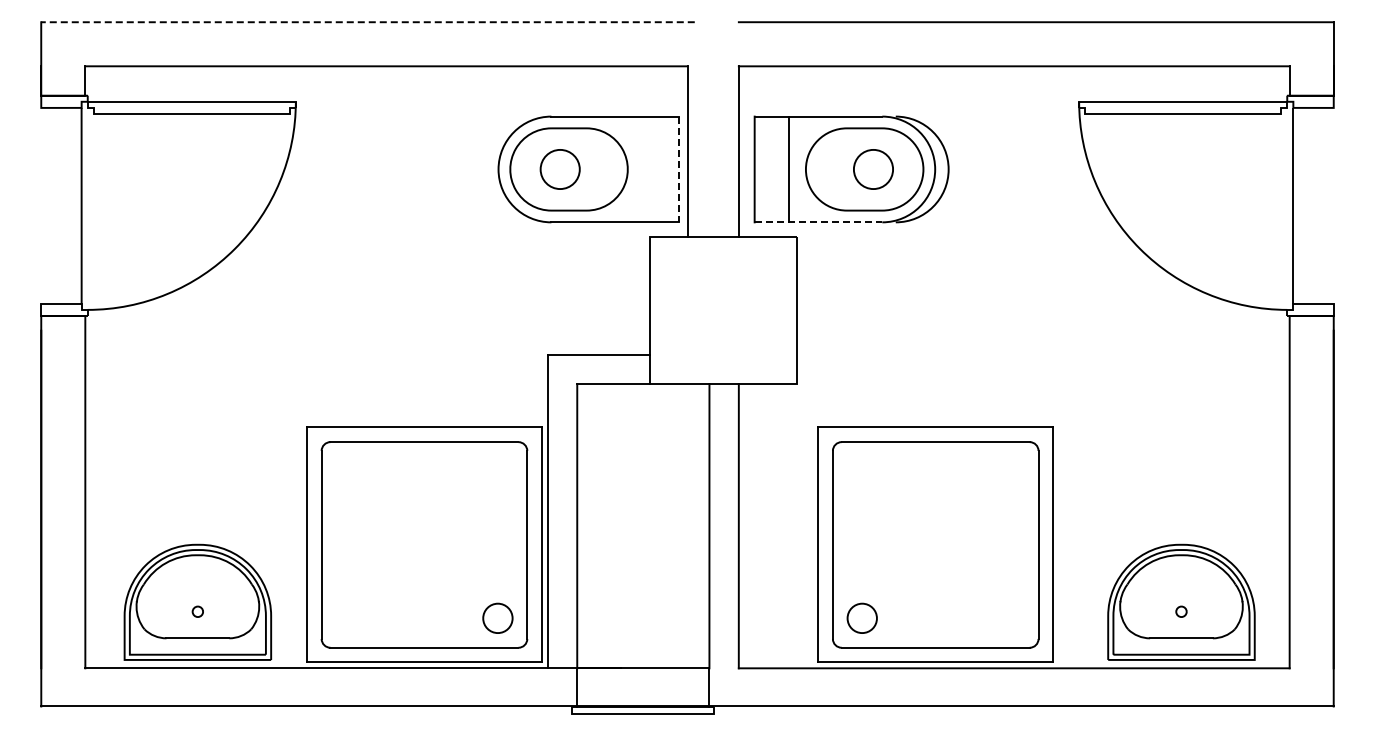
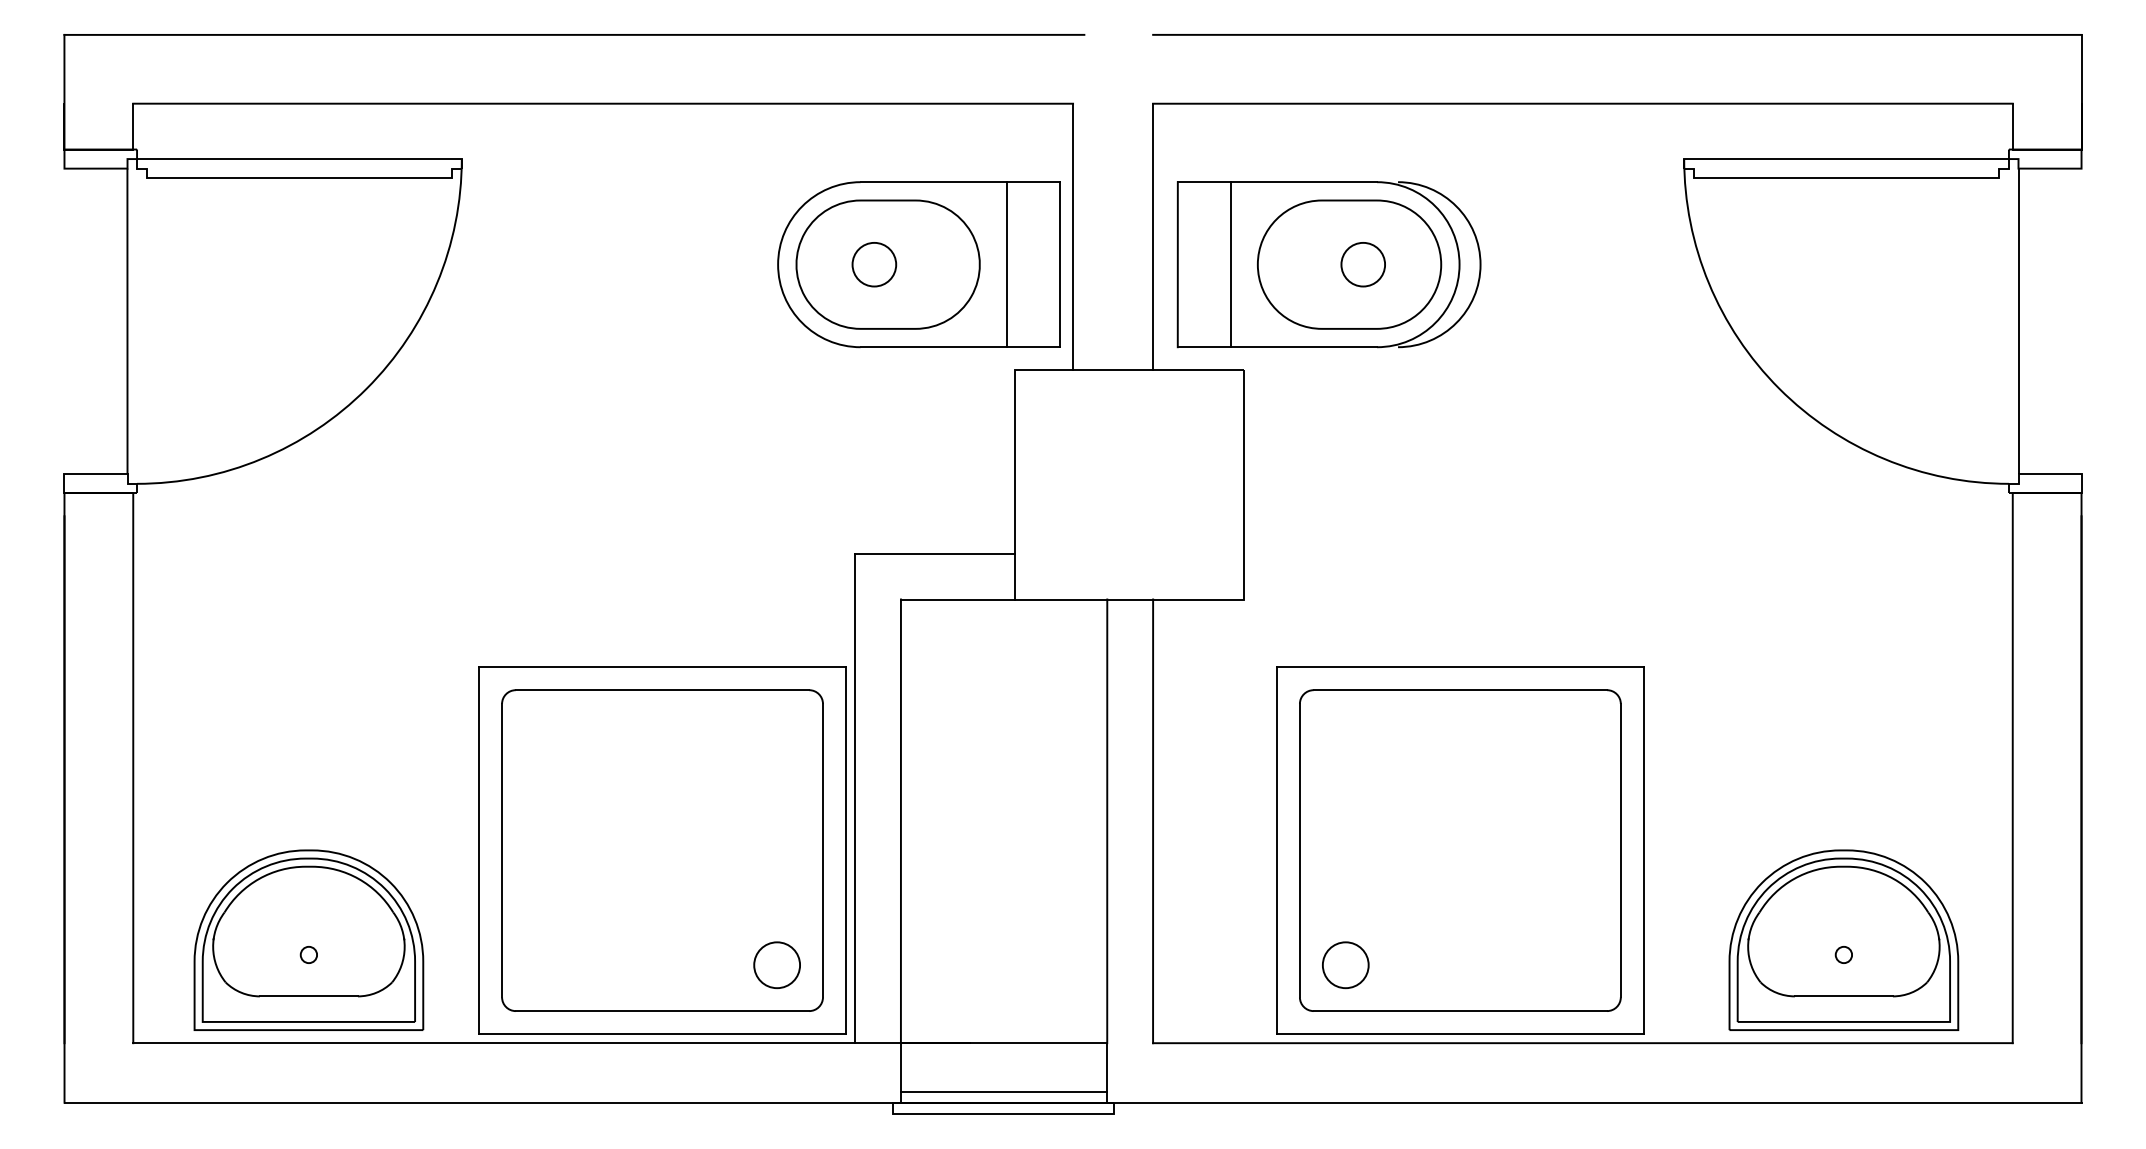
line: (368, 22) -> (575, 35), dashed -> solid
circle: (560, 169) -> (874, 264), size x0.71
line: (644, 169) -> (1005, 264), added
line: (679, 169) -> (1060, 264), dashed -> solid
circle: (873, 169) -> (1363, 264), size x0.71
line: (818, 222) -> (1277, 347), dashed -> solid
line: (643, 699) -> (1004, 1091), added

